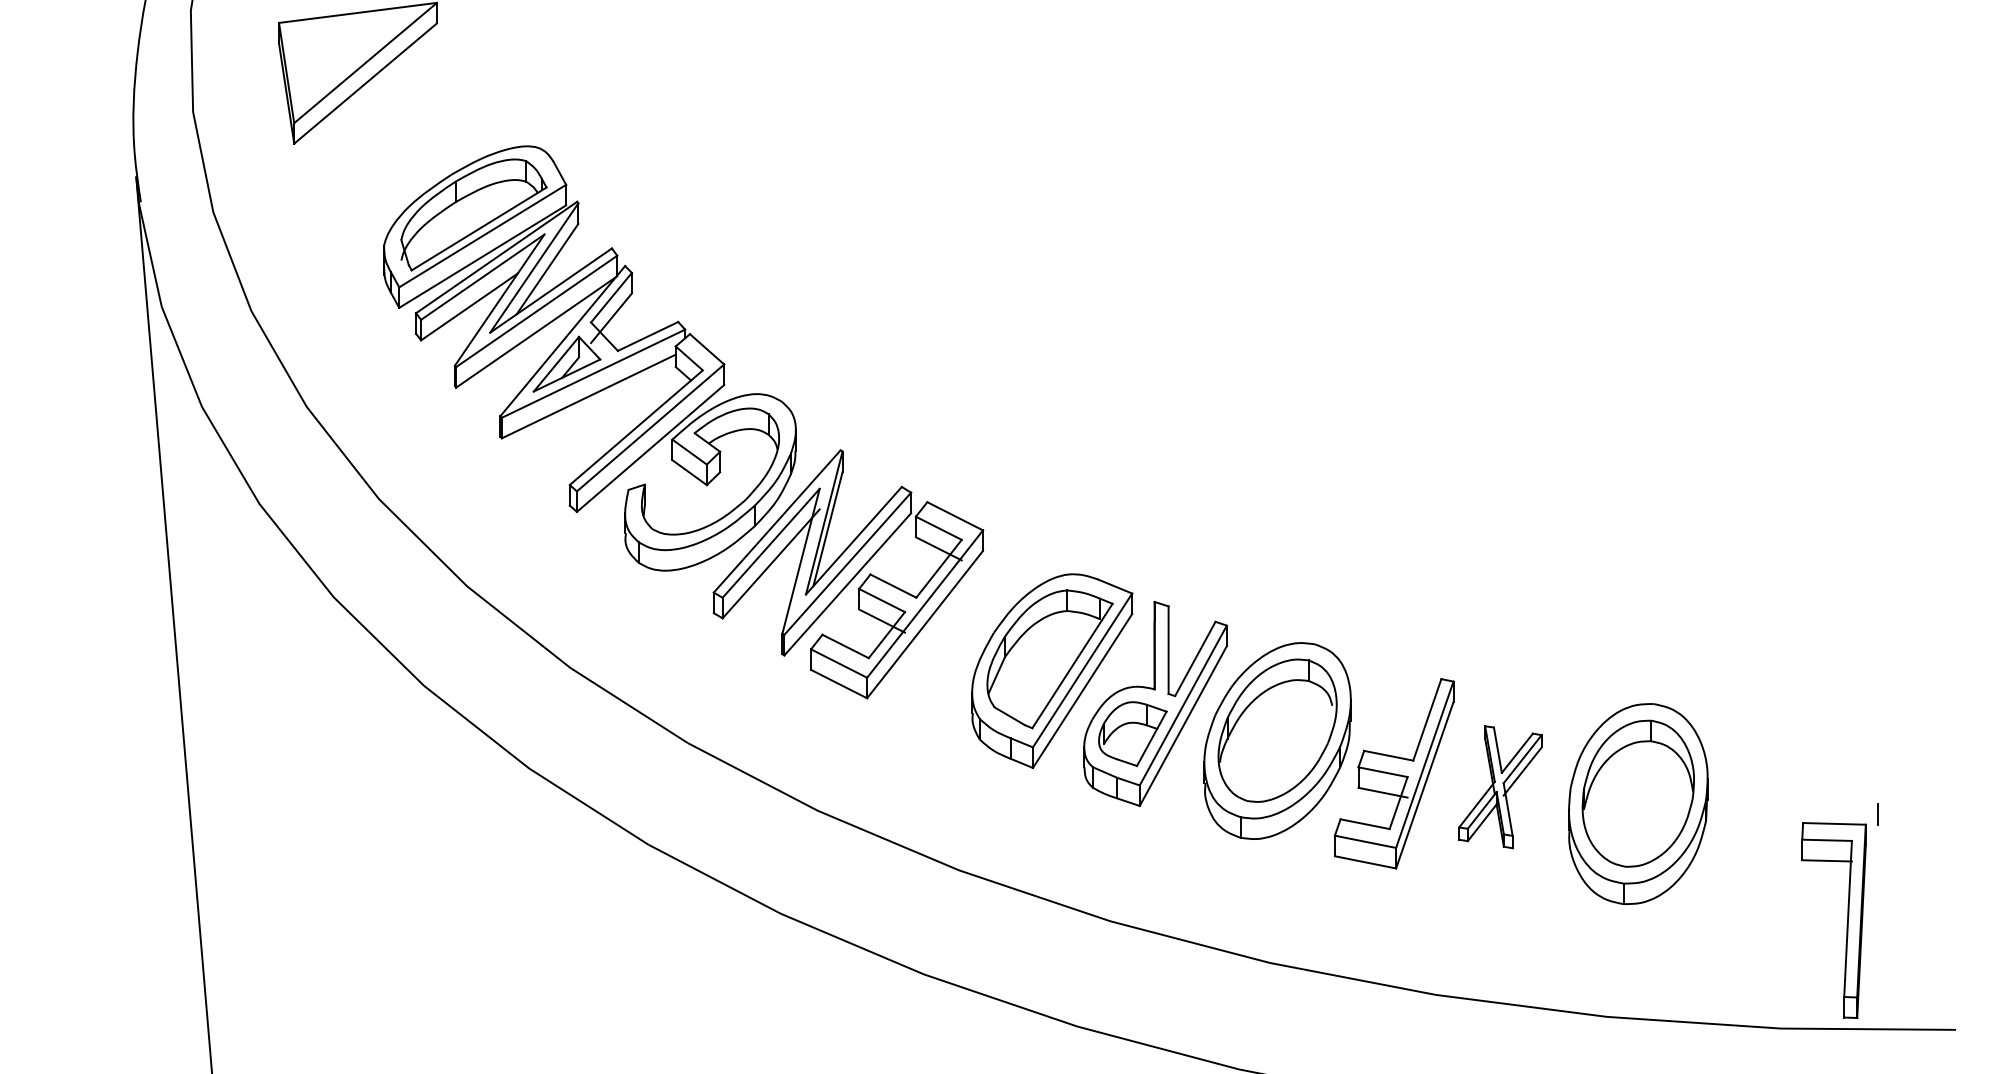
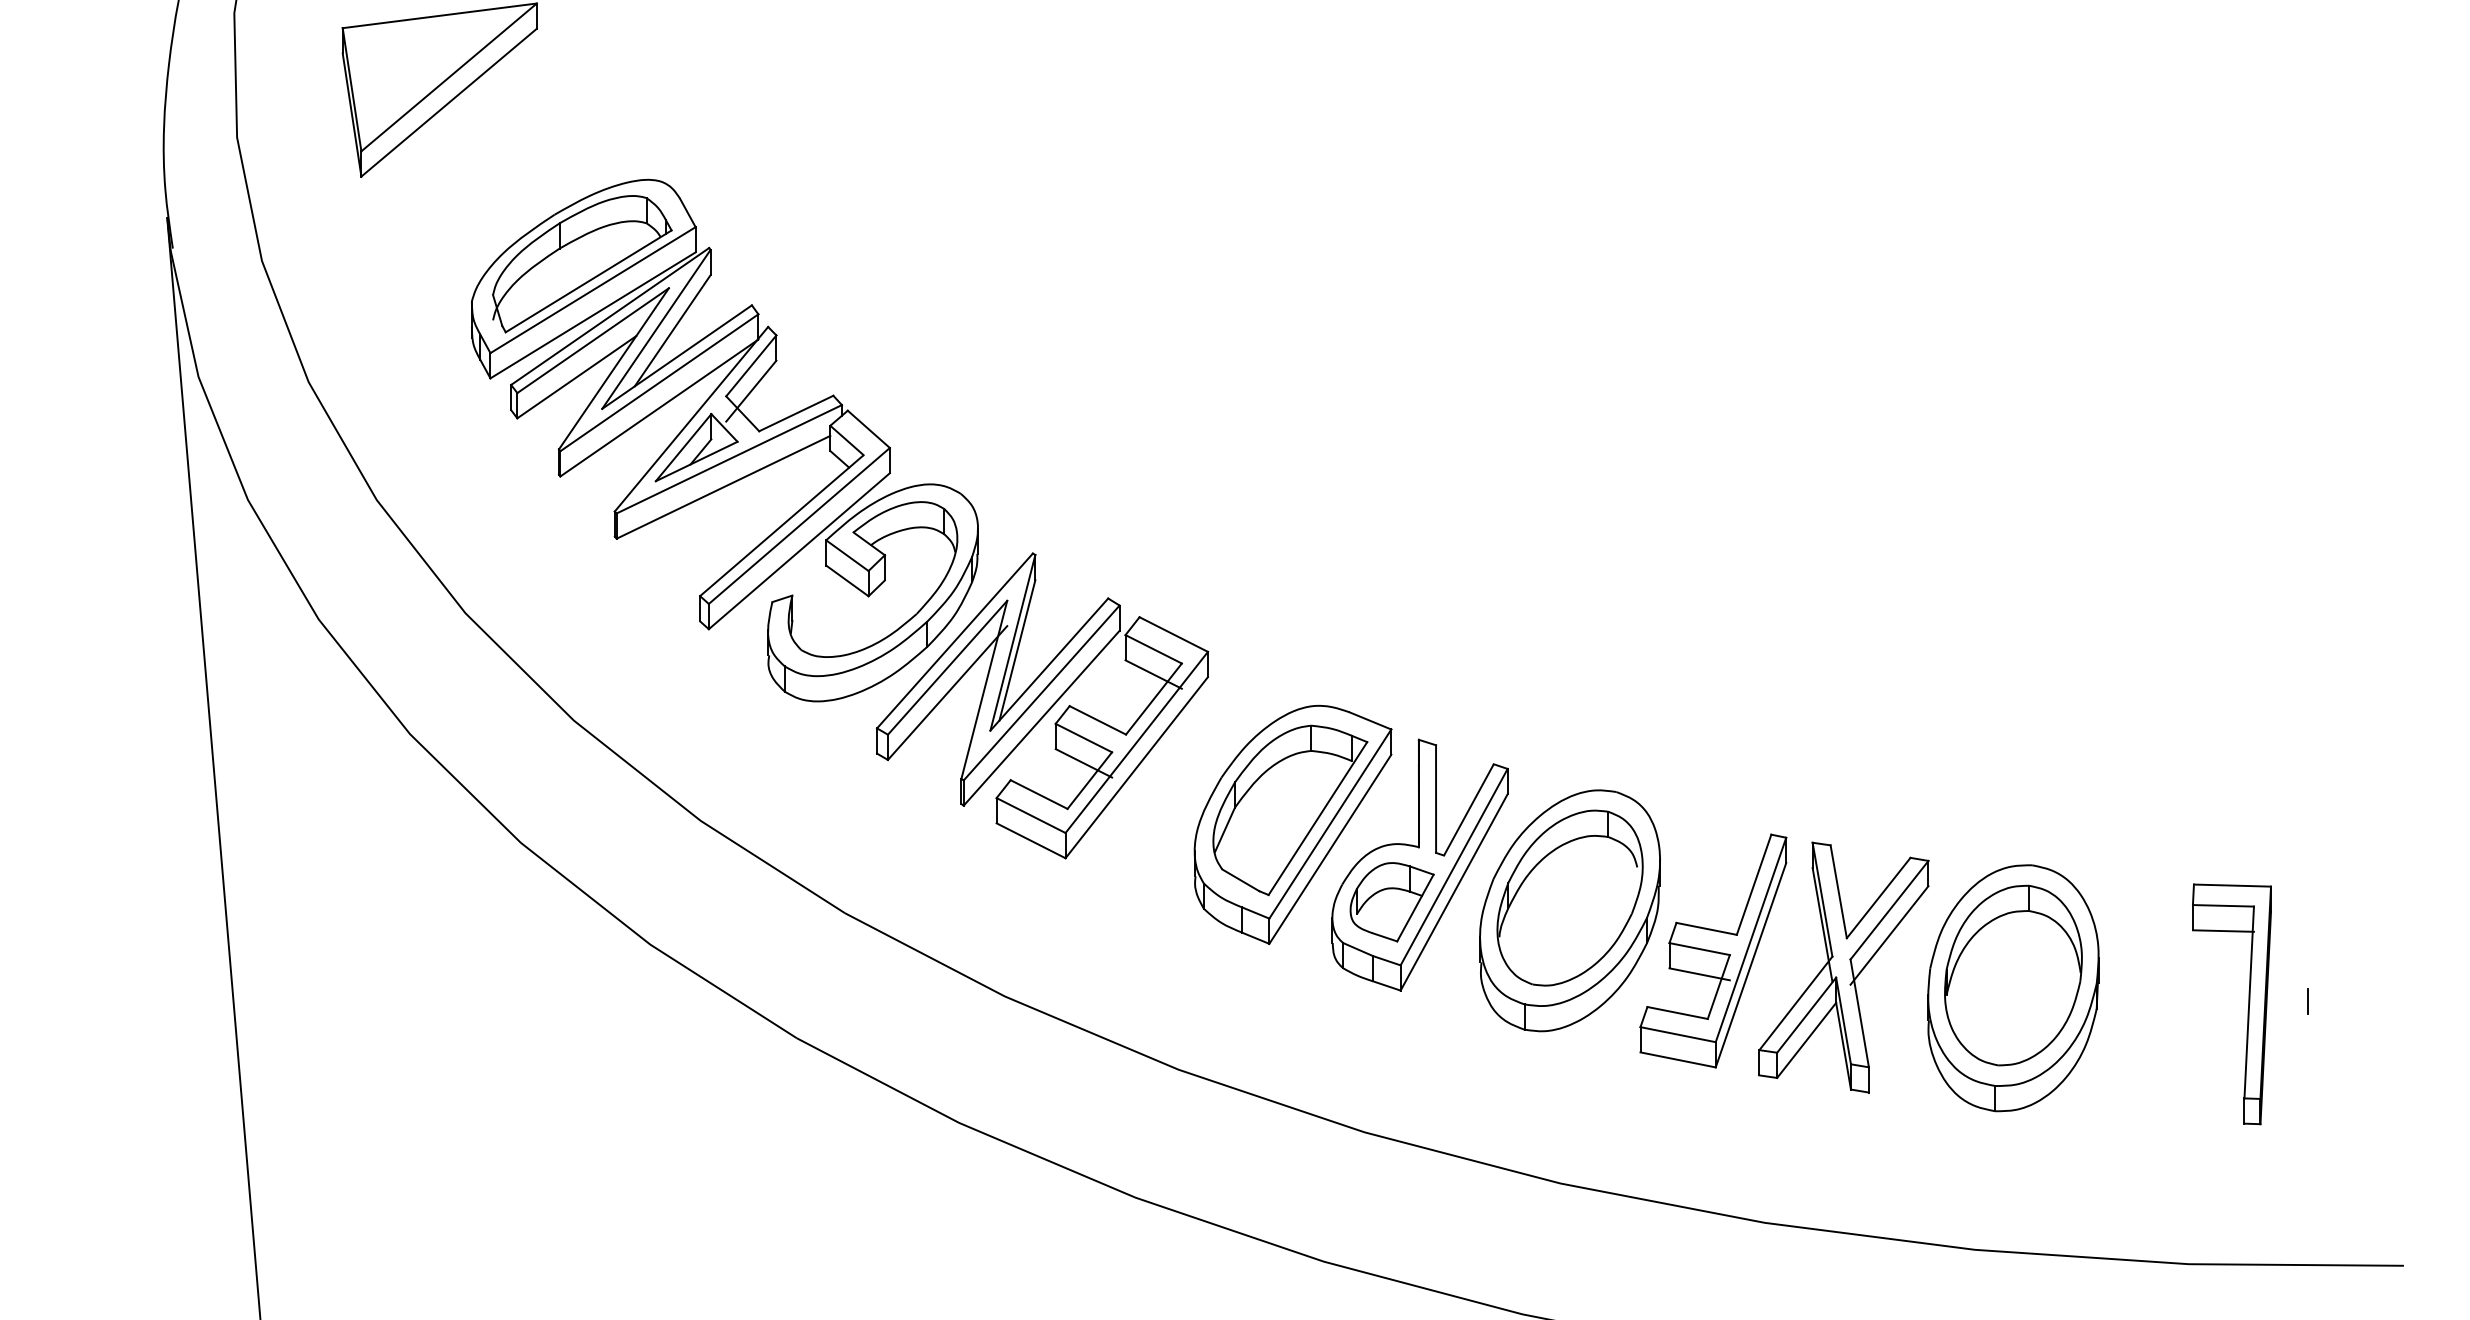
part: (1500, 787) -> (1843, 967), size x1.67
part: (1847, 920) -> (2248, 1004), moved

